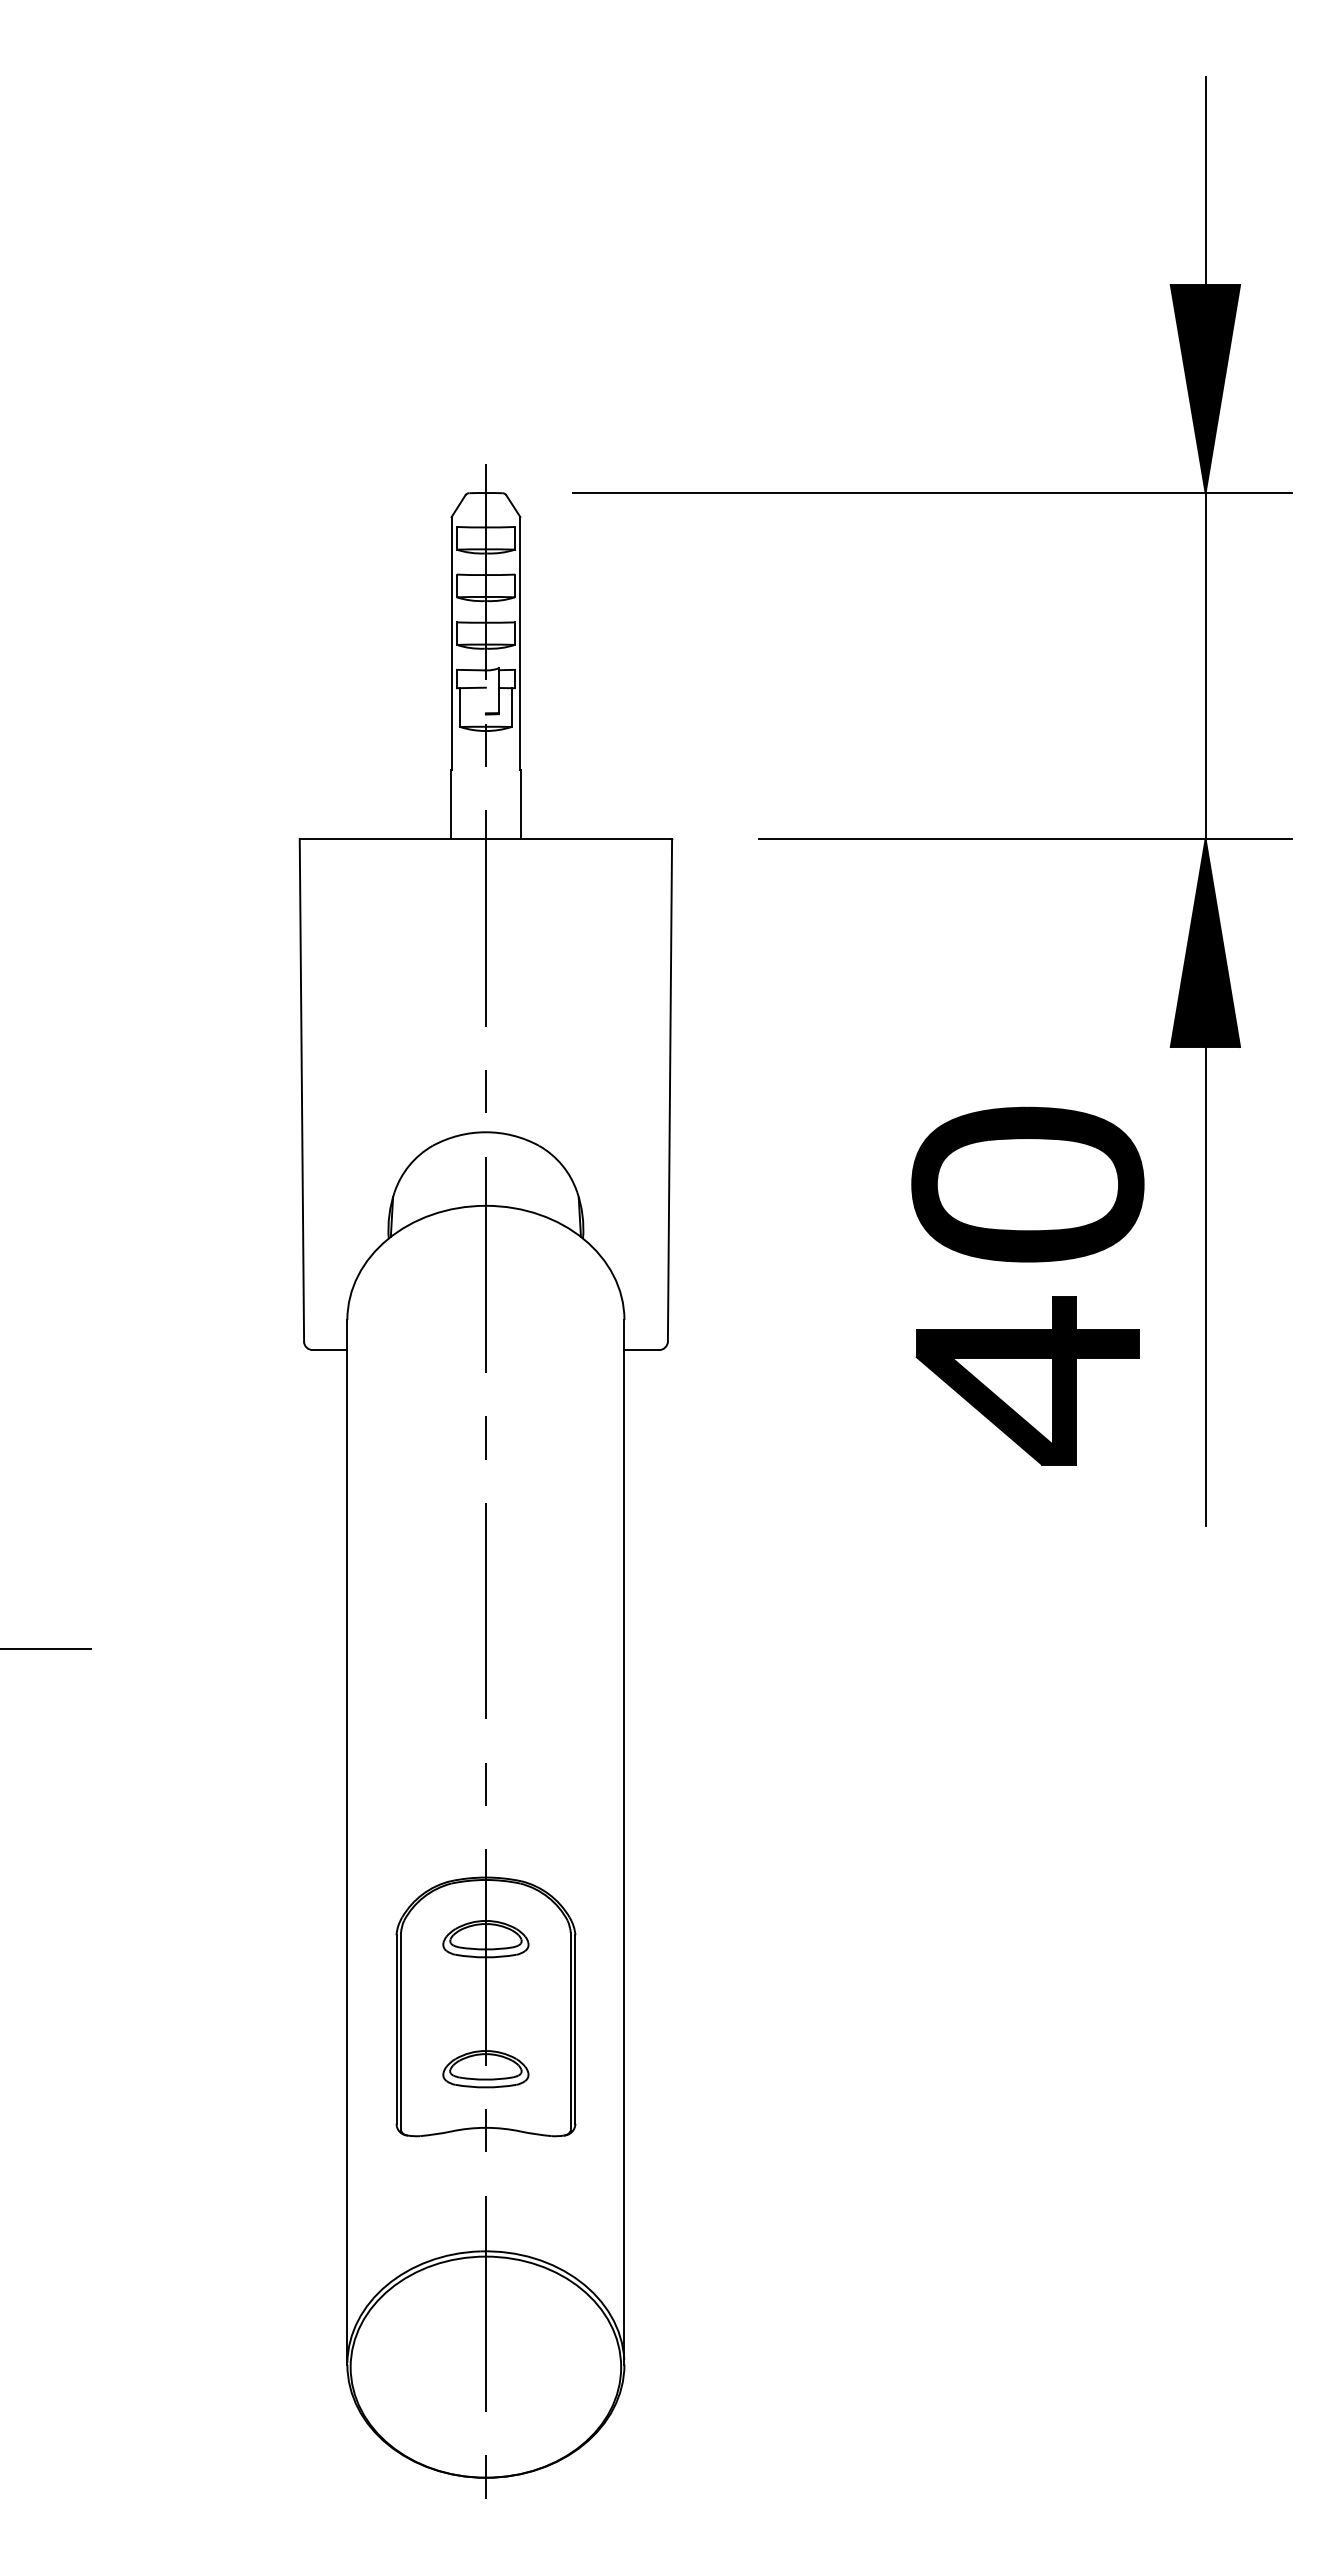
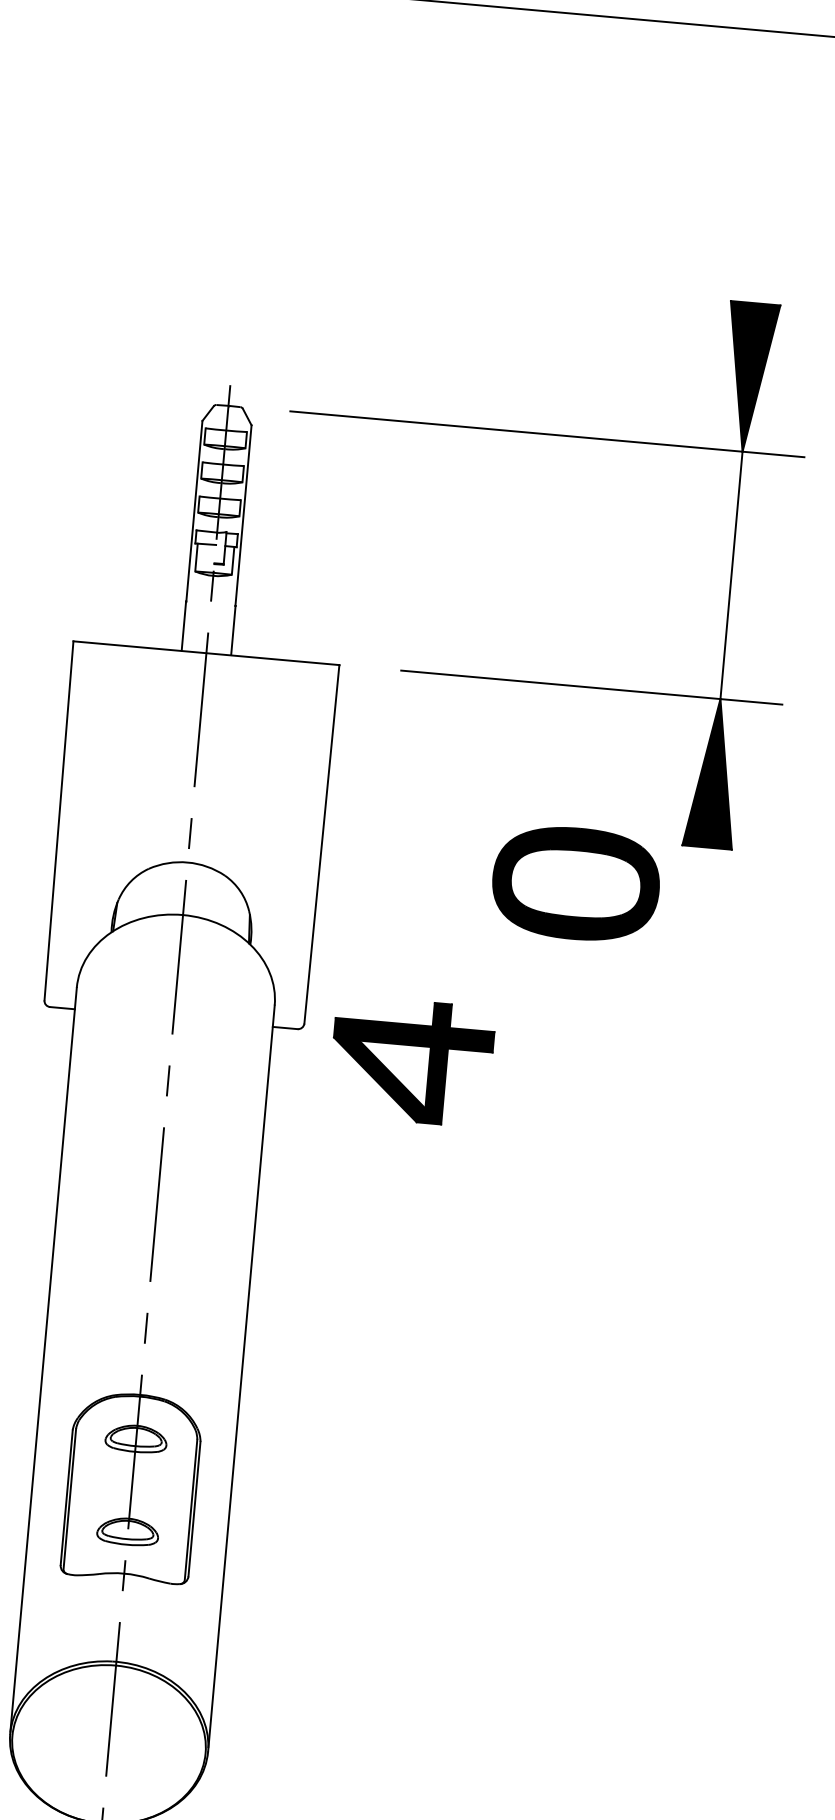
line: (1205, 181) -> (762, 229), removed
part: (1027, 1184) -> (575, 883), moved
line: (1205, 1286) -> (691, 1018), removed
part: (1027, 1380) -> (411, 1061), moved

